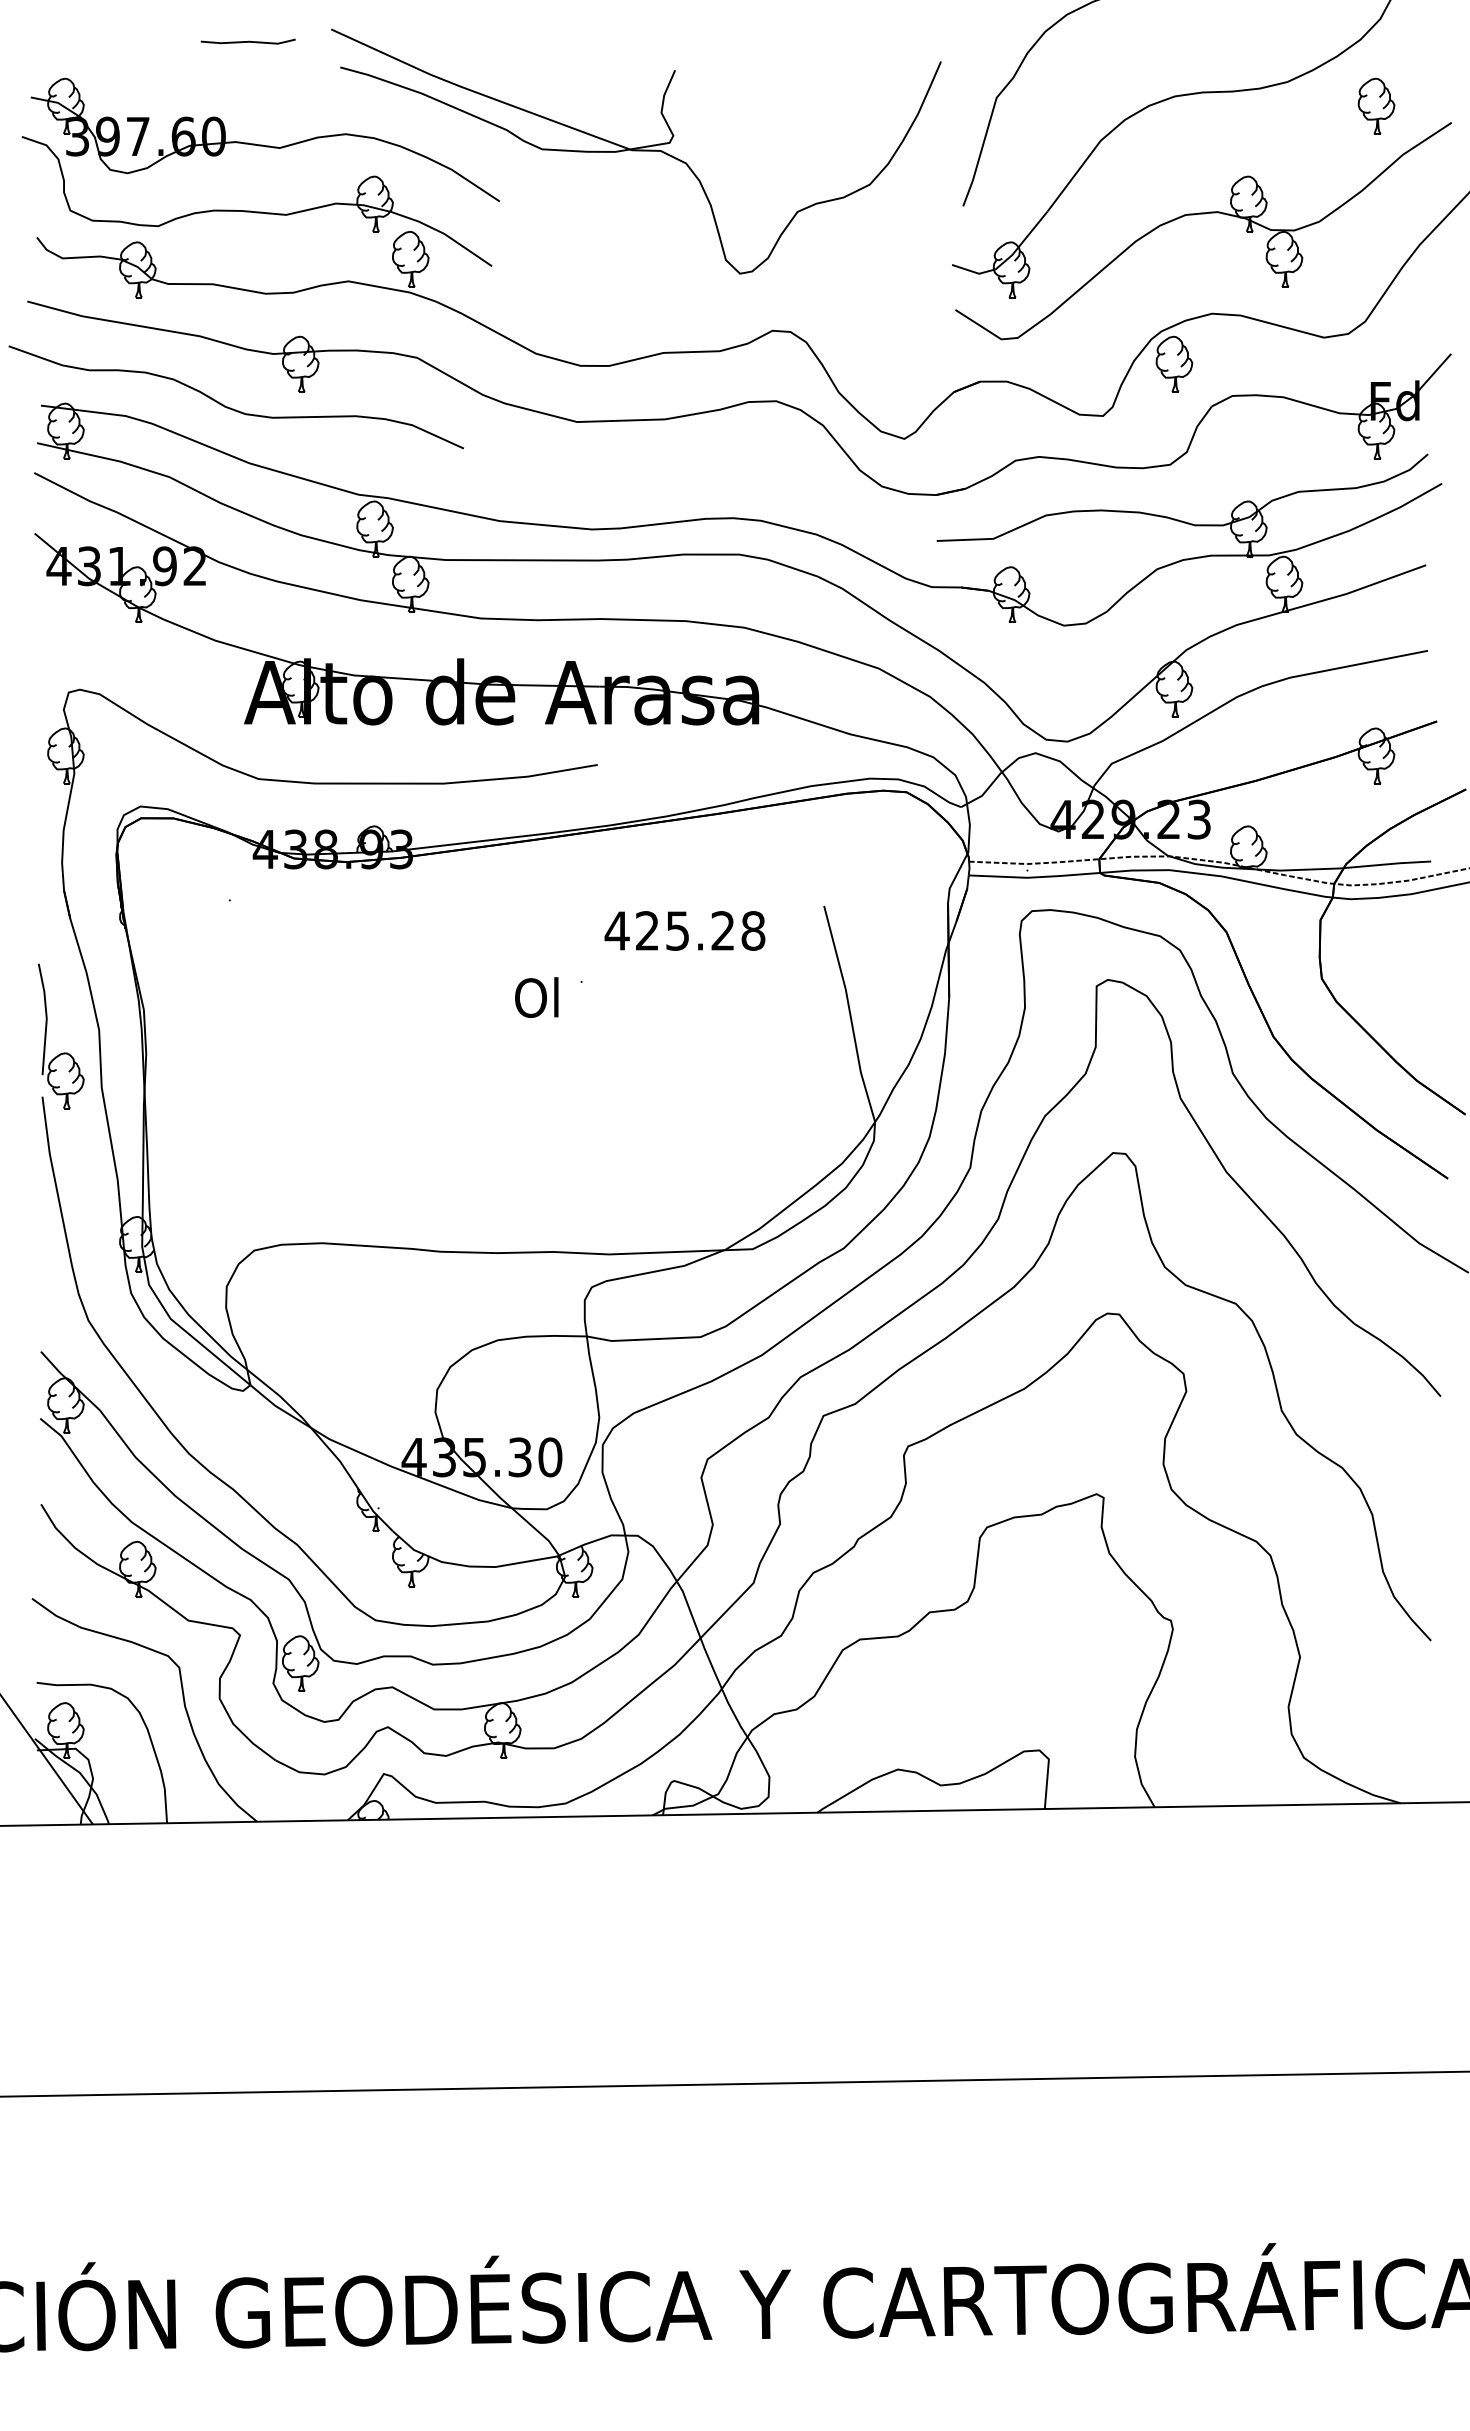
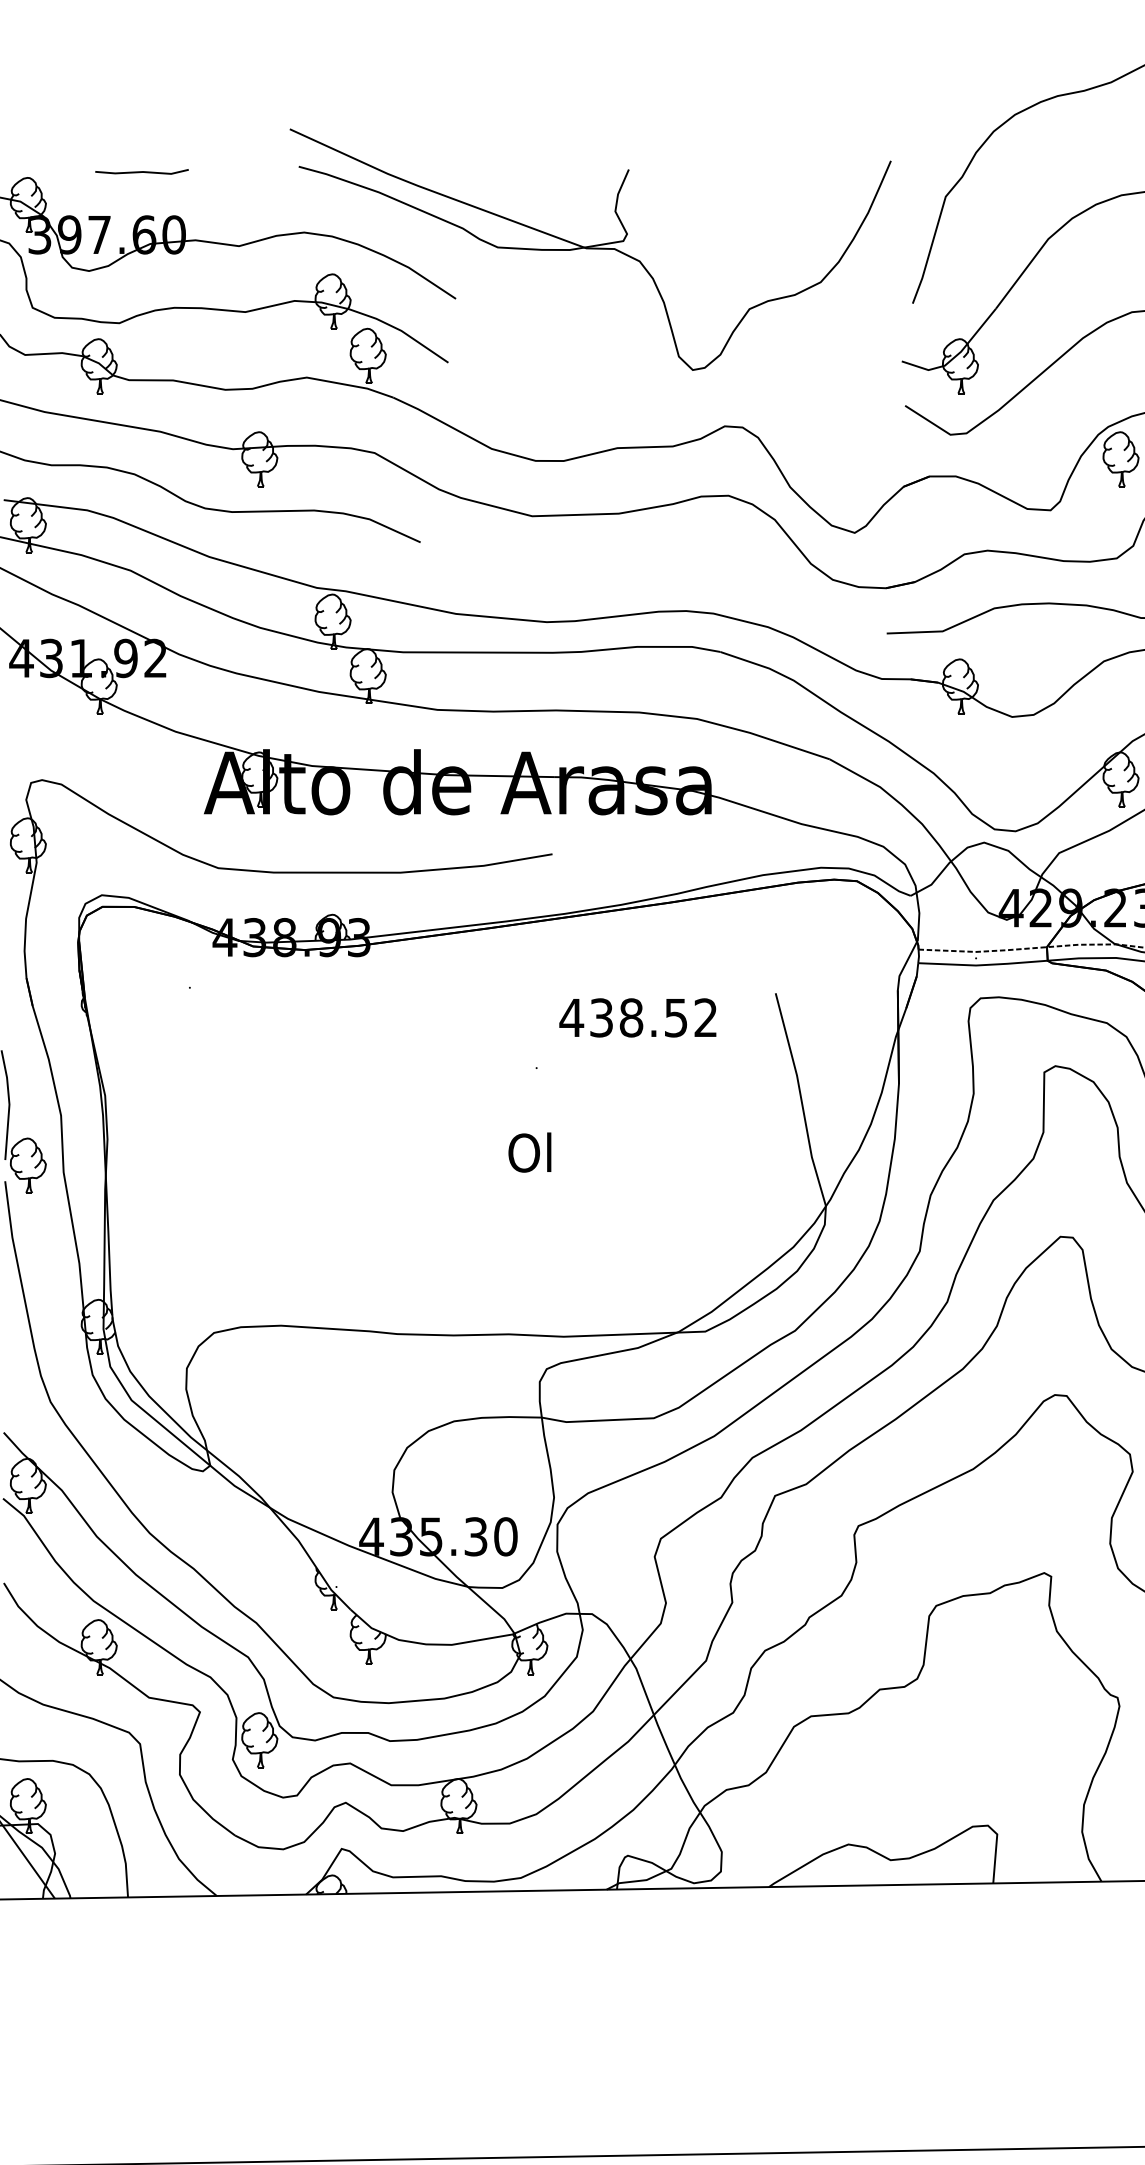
line: (247, 41) -> (141, 171), moved
text: (700, 930) -> (653, 1017), 425.28 -> 438.52
text: (536, 997) -> (529, 1152), moved

